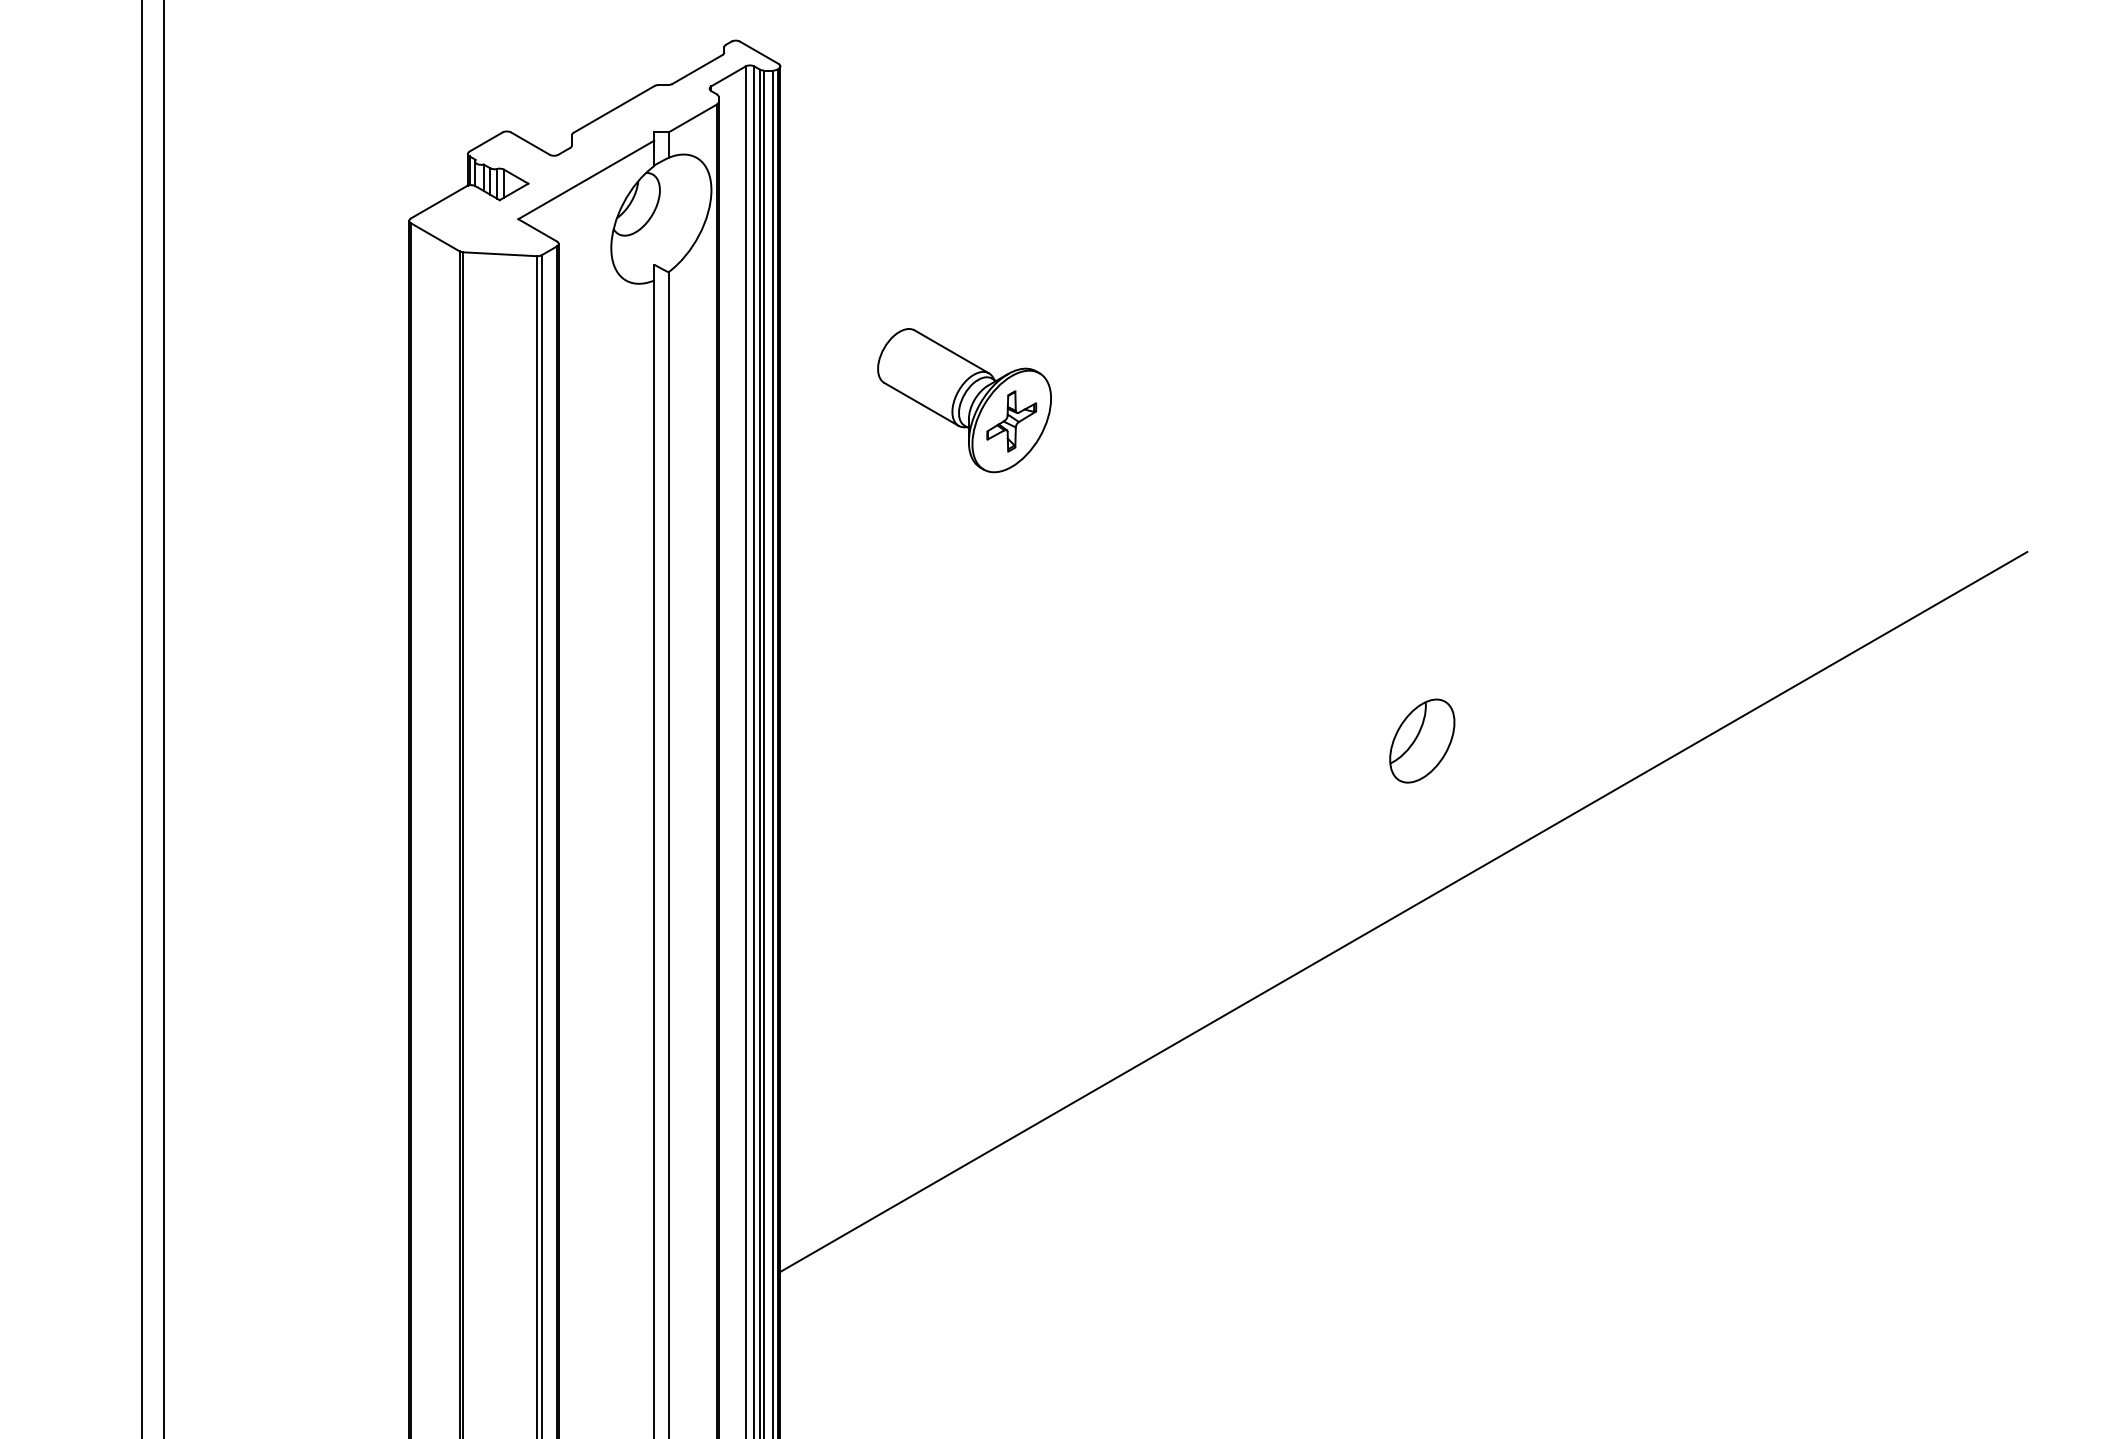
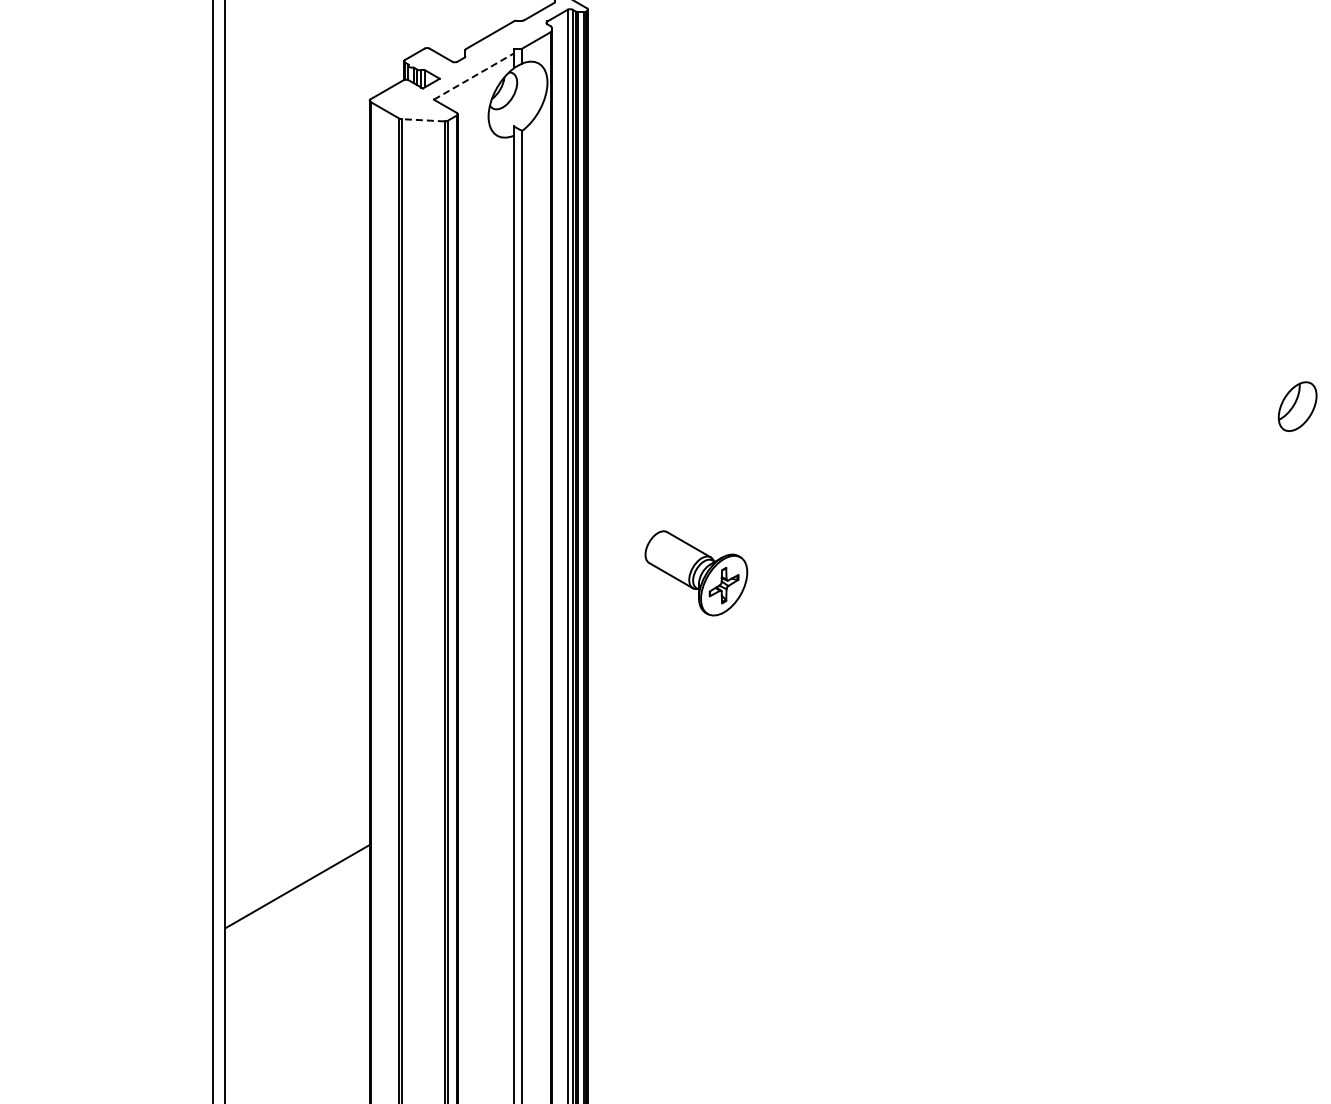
line: (587, 179) -> (474, 76), solid -> dashed
line: (500, 254) -> (423, 120), solid -> dashed
part: (964, 400) -> (696, 573), moved
part: (1422, 740) -> (1297, 406), moved
line: (1403, 910) -> (954, 506), removed

